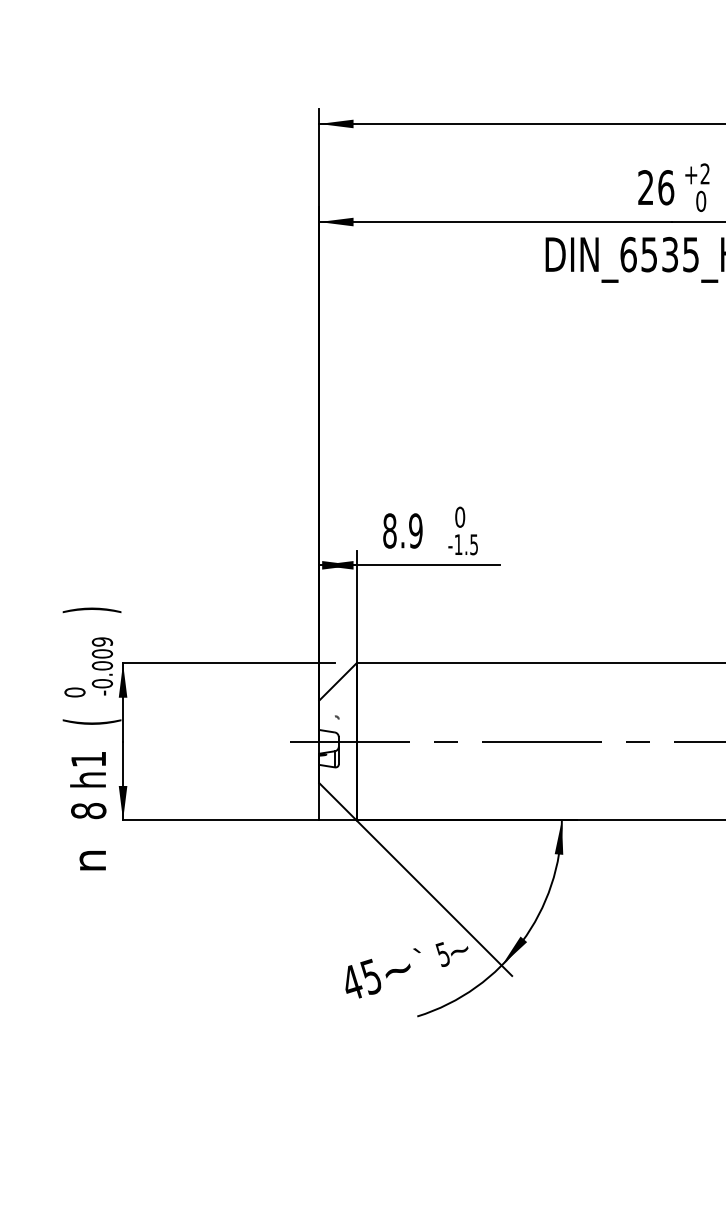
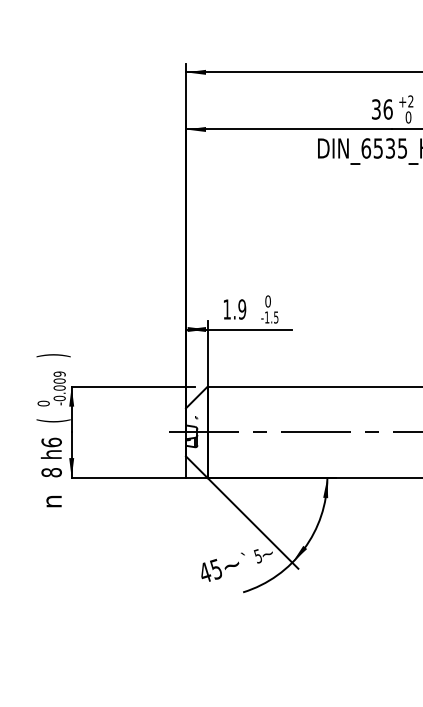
text: (646, 187) -> (376, 109), 26 -> 36
text: (390, 530) -> (227, 309), 8.9 -> 1.9
text: (88, 759) -> (51, 442), h1 -> h6

